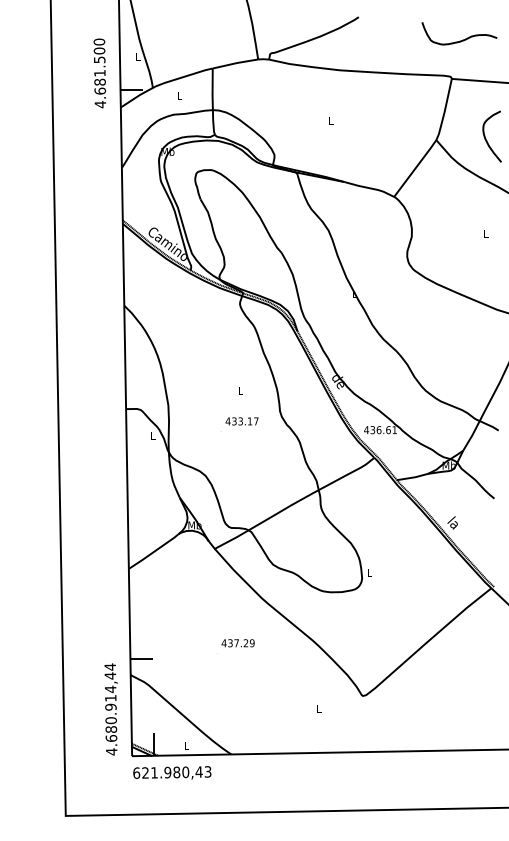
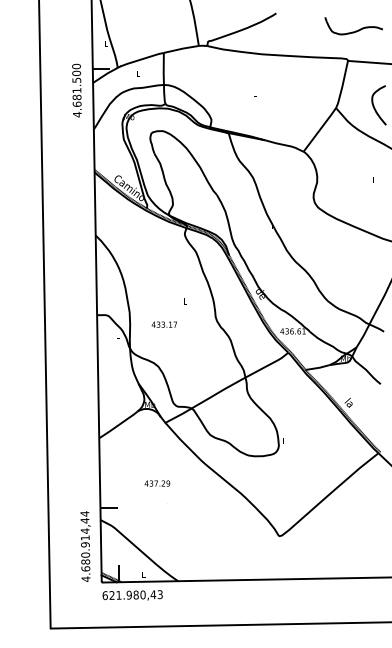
text: (99, 73) -> (76, 90), moved
text: (240, 421) -> (163, 324), moved
text: (238, 643) -> (157, 483), moved

